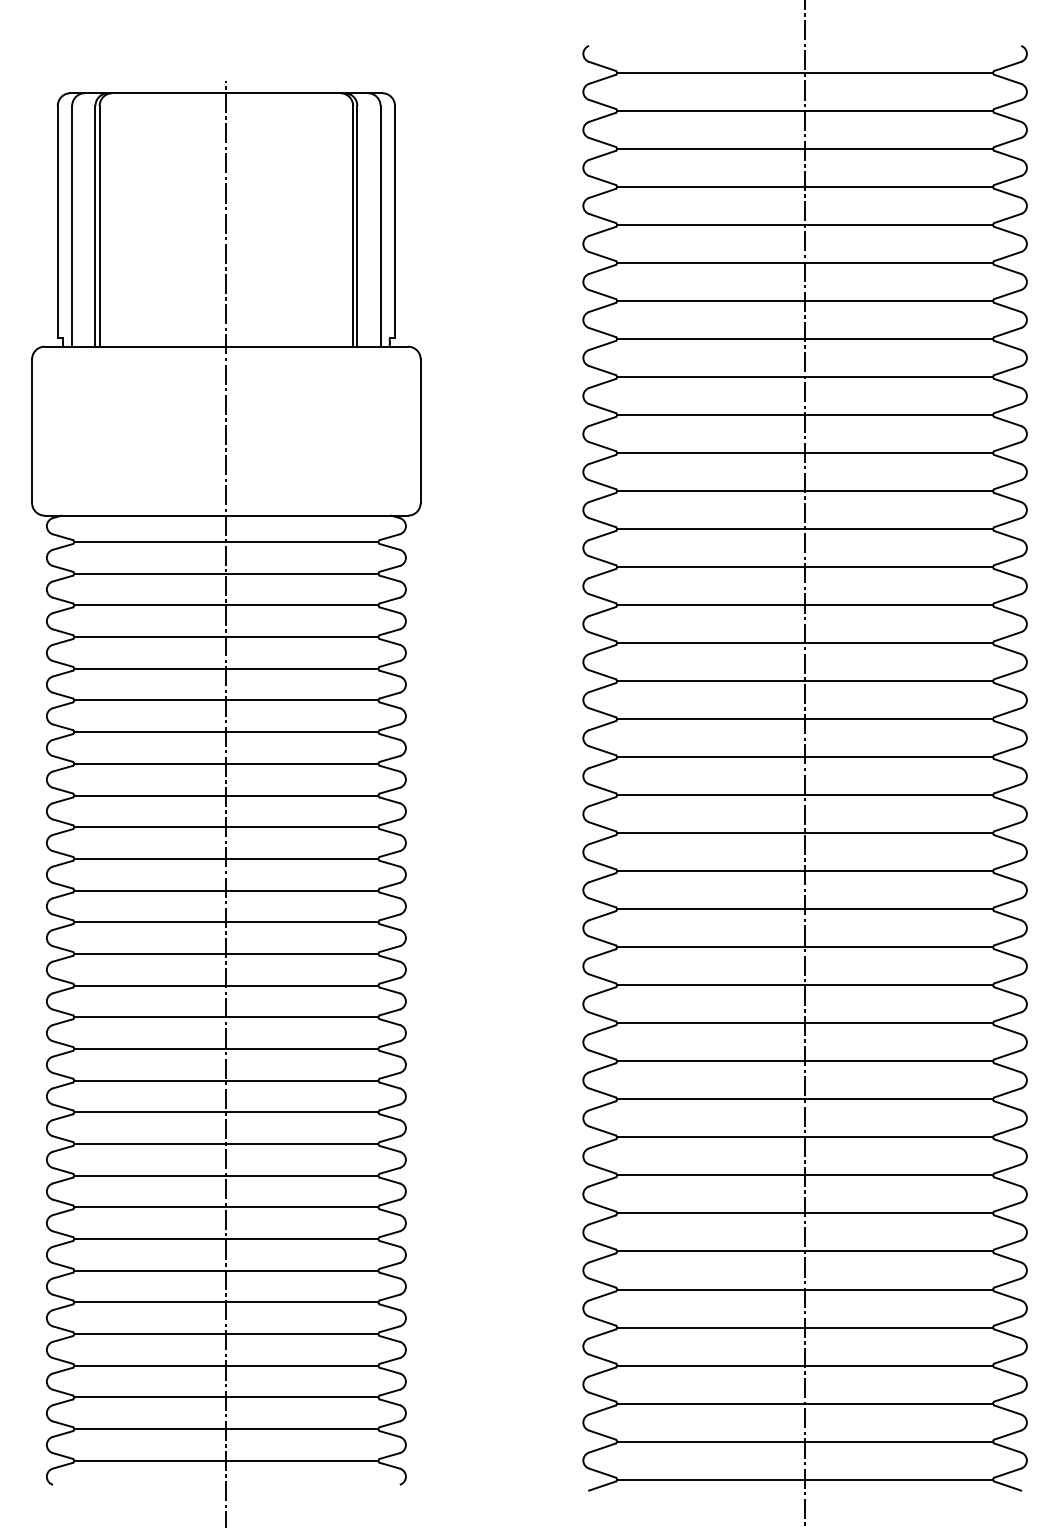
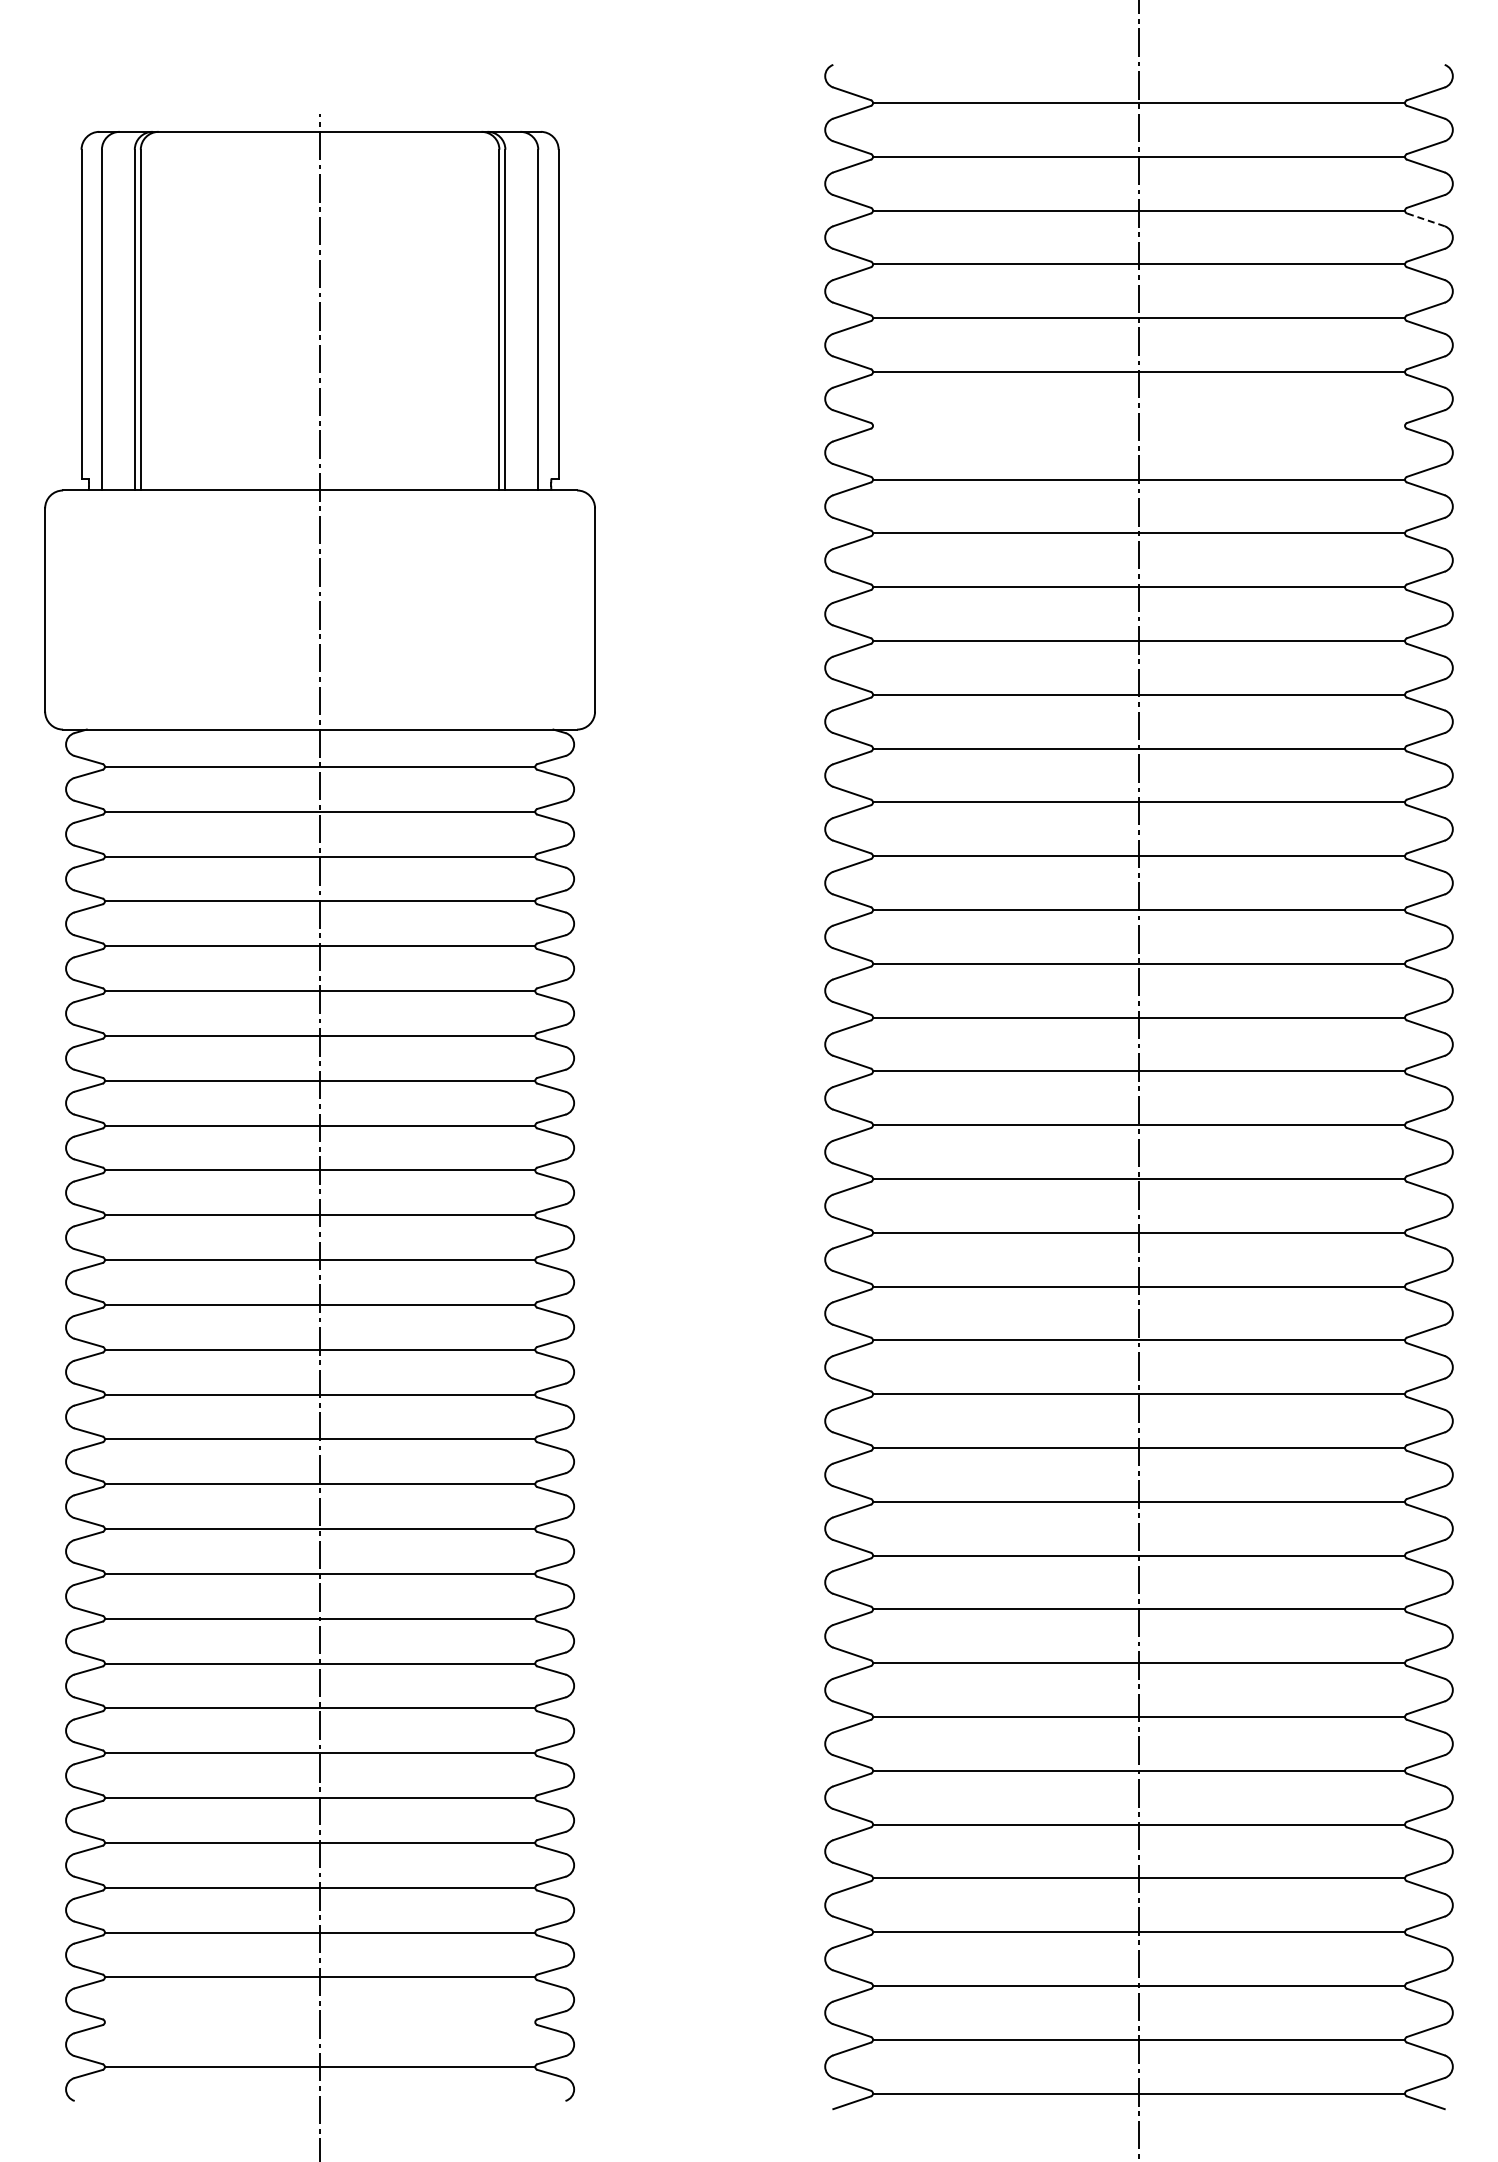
line: (1007, 155) -> (1425, 219), solid -> dashed
line: (805, 300) -> (1139, 425), removed
line: (225, 1429) -> (319, 2022), removed

